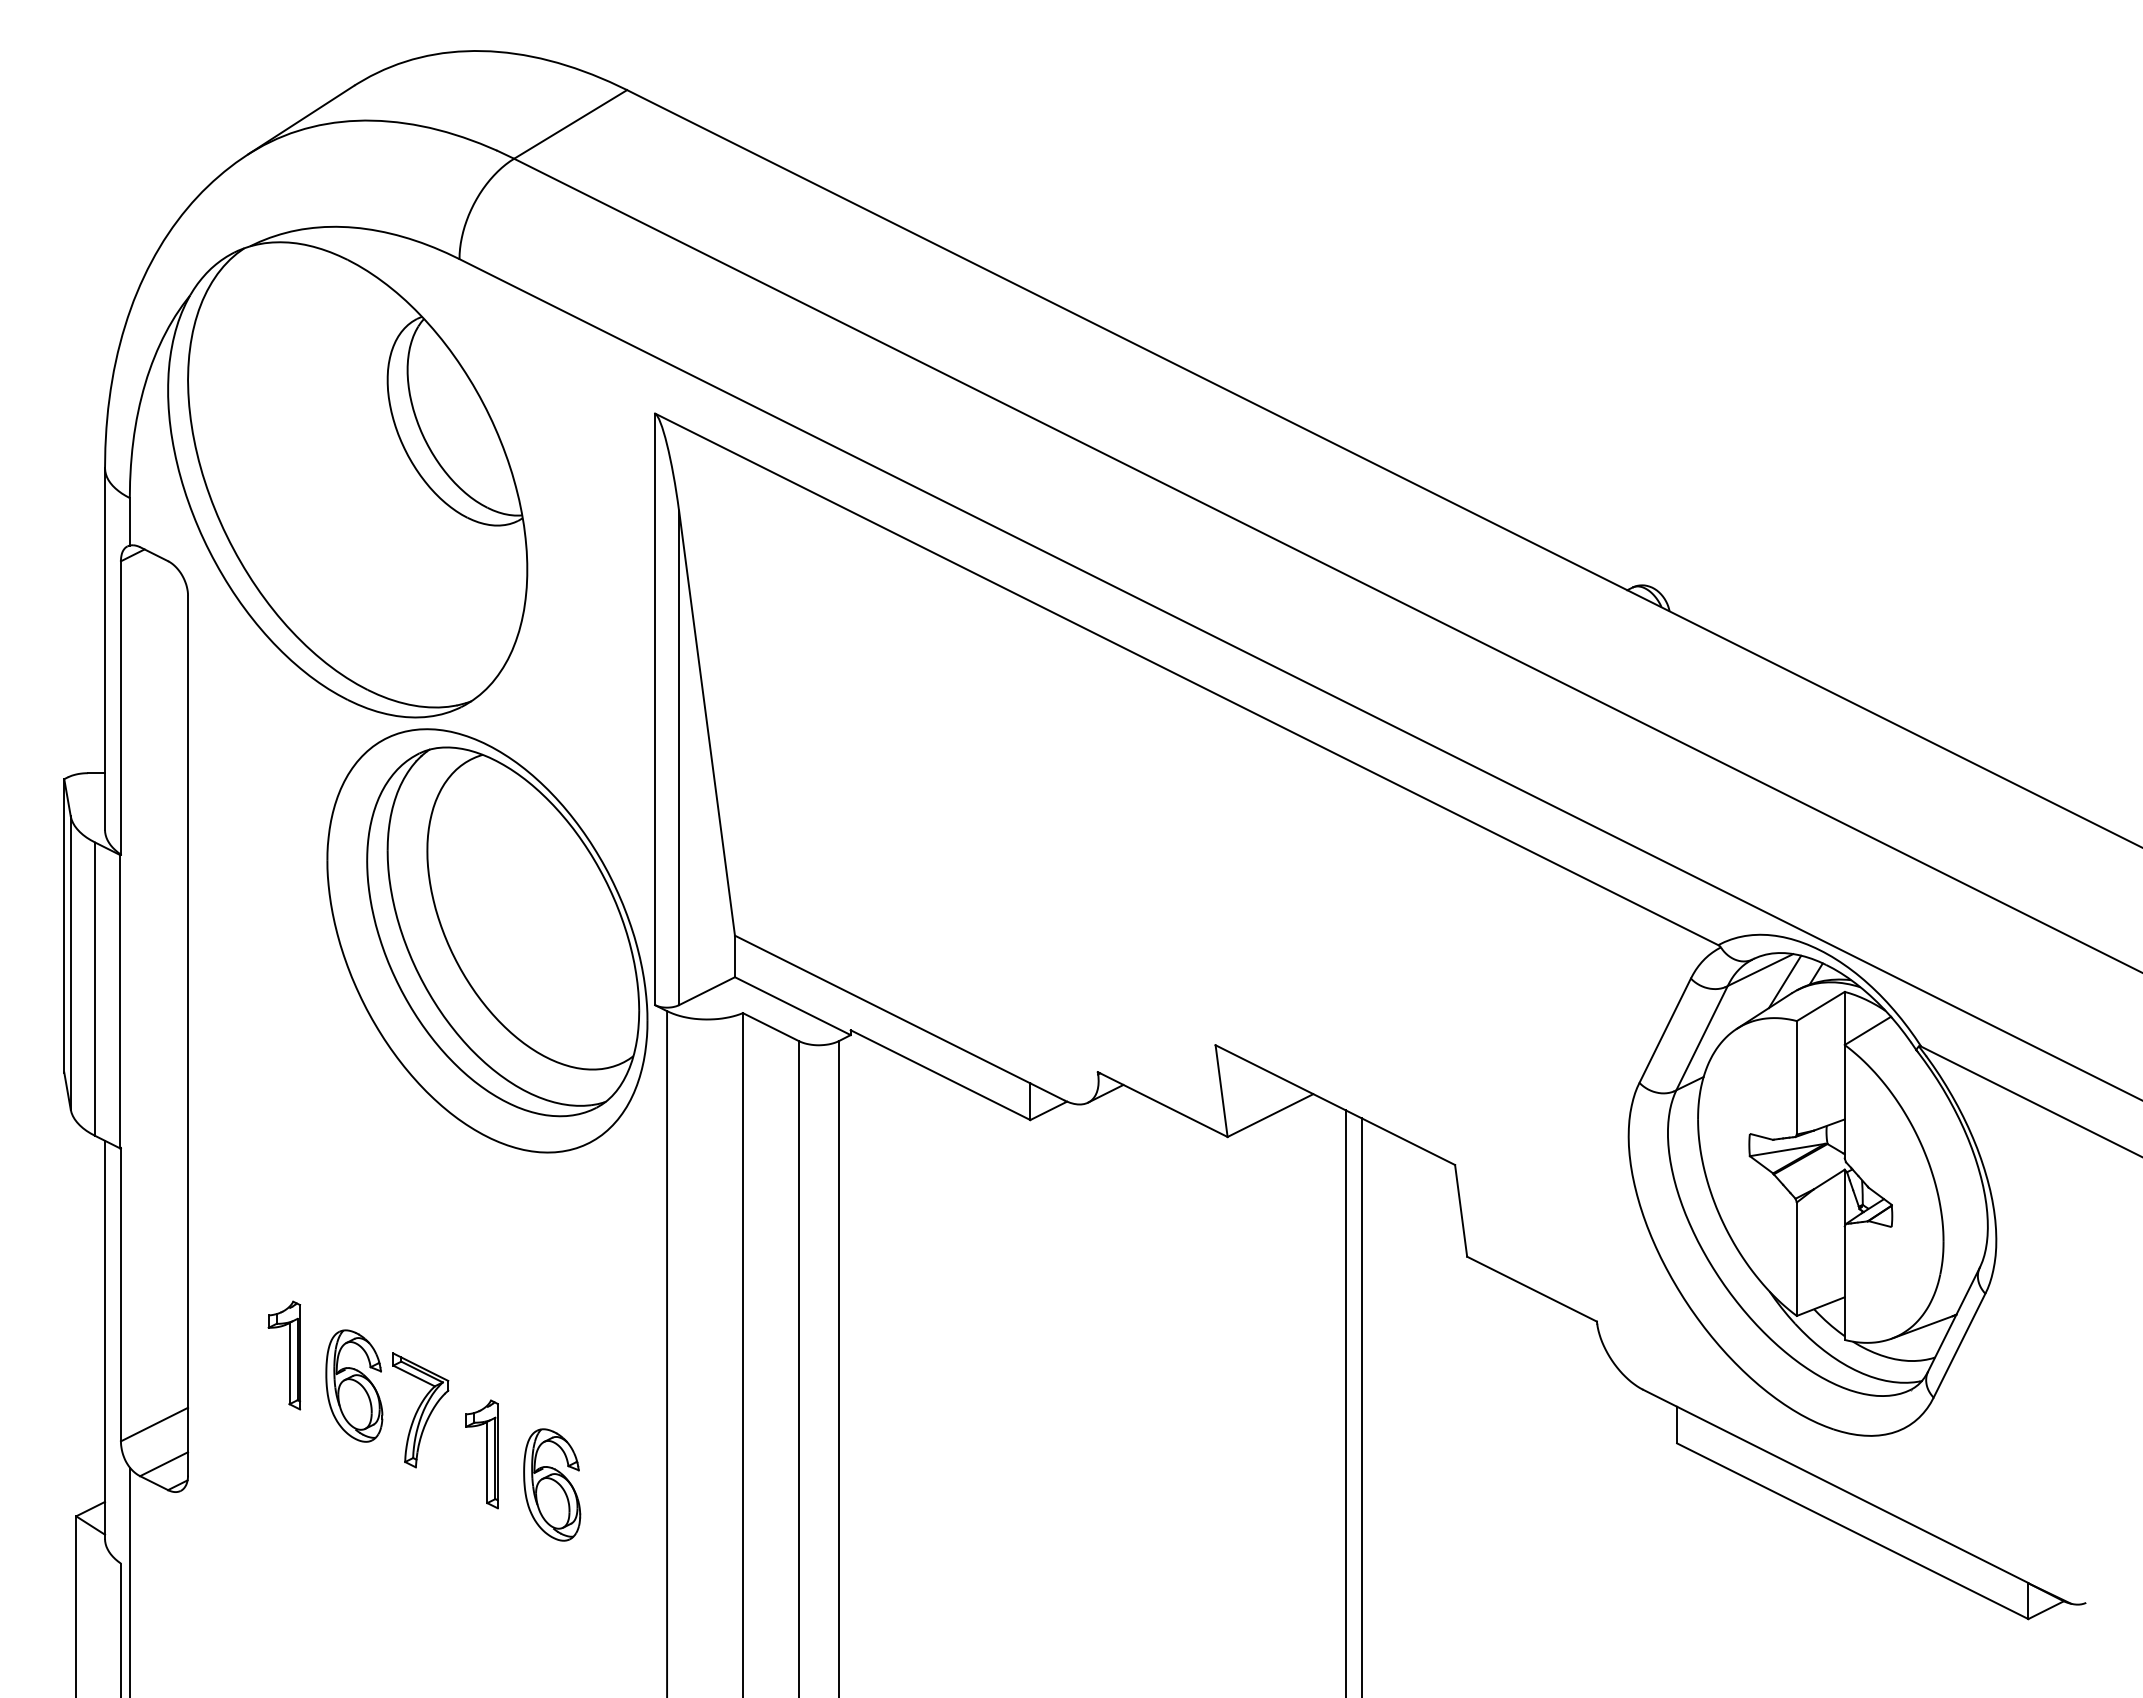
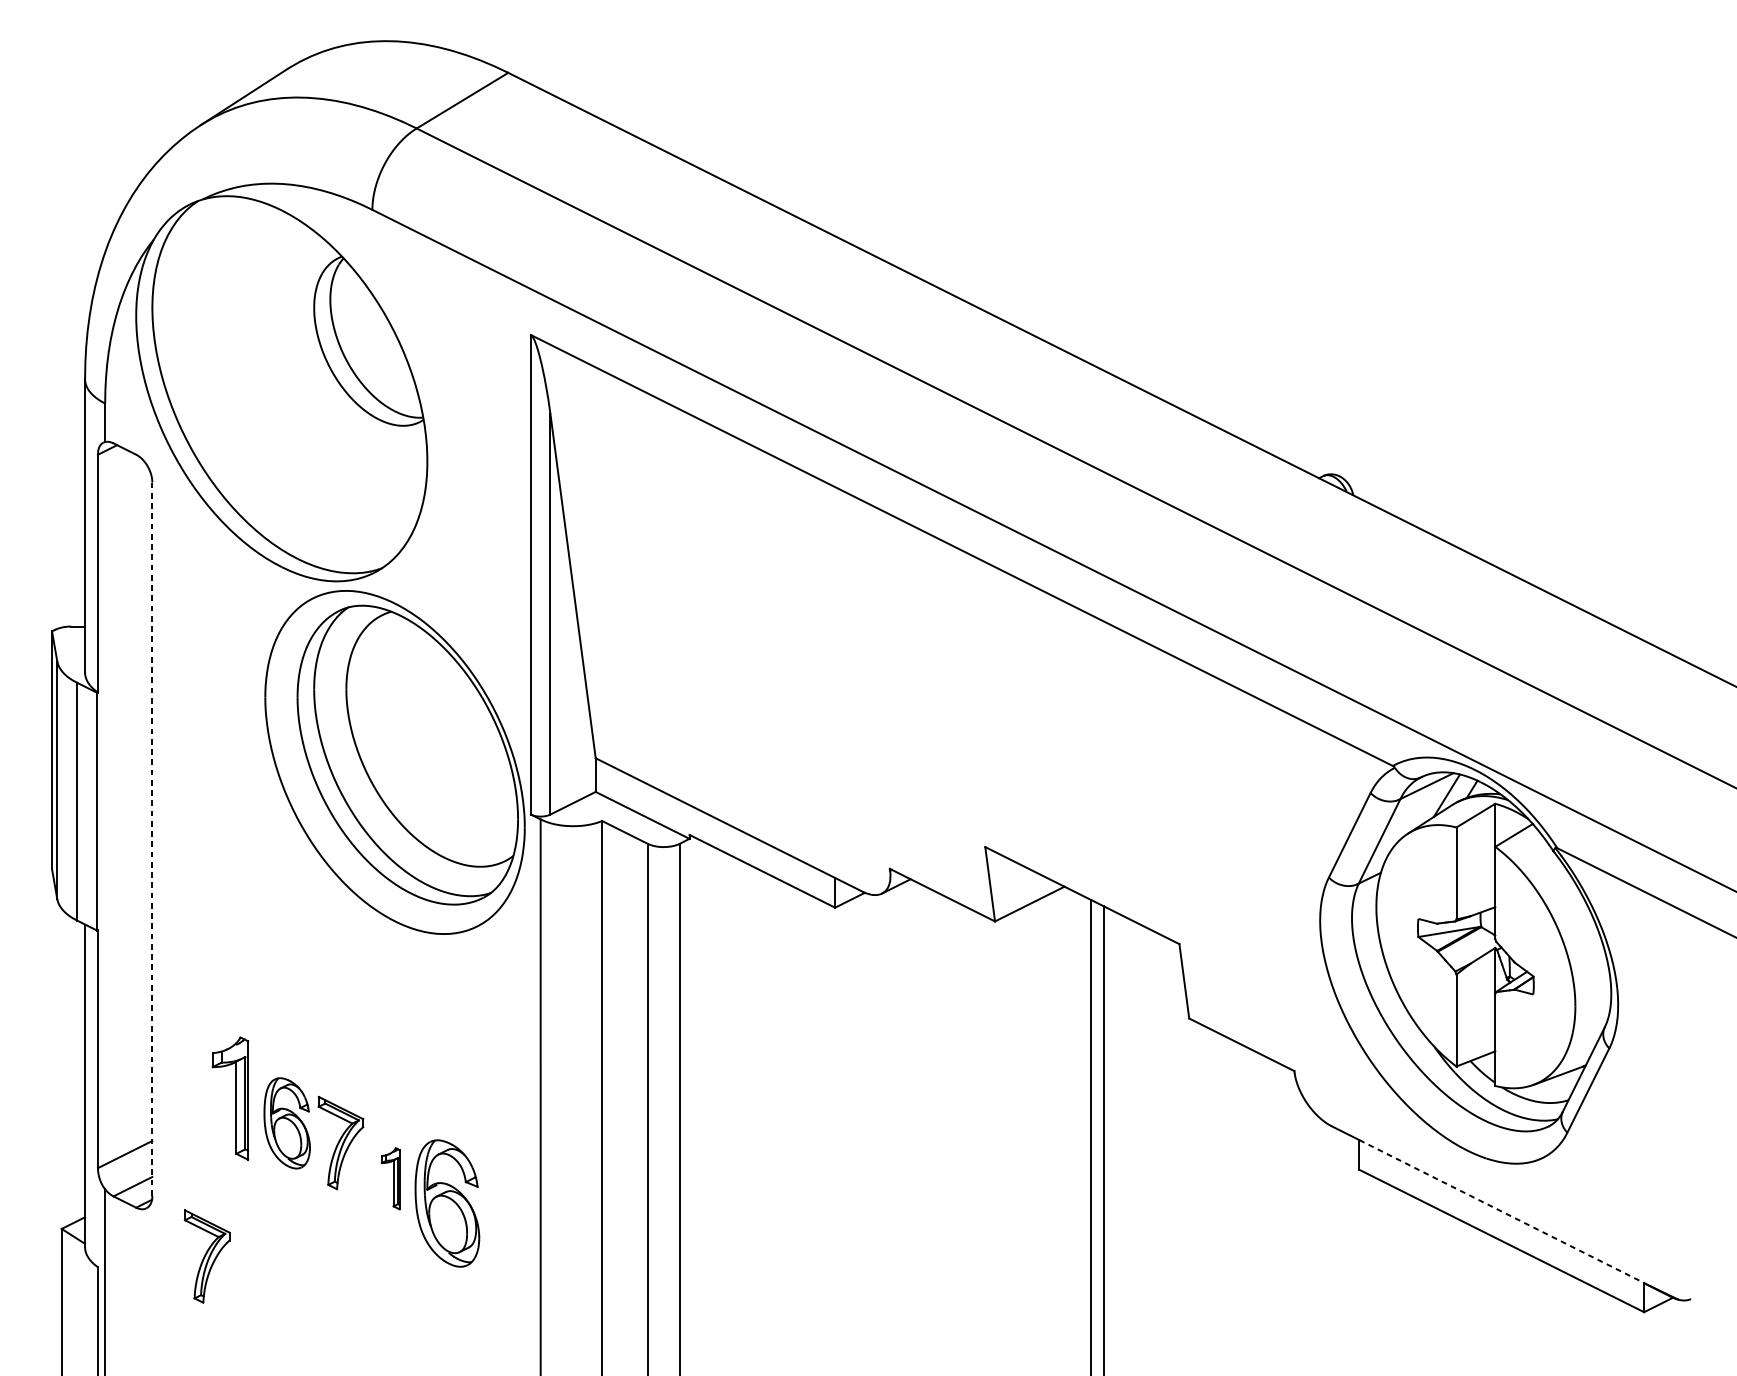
line: (188, 1036) -> (152, 839), solid -> dashed
part: (284, 1355) -> (230, 1098), size x1.4
part: (481, 1454) -> (390, 1178), size x0.7
part: (552, 1484) -> (447, 1203), size x1.4
line: (1852, 1494) -> (1501, 1211), solid -> dashed
part: (255, 1550) -> (207, 1256), added

